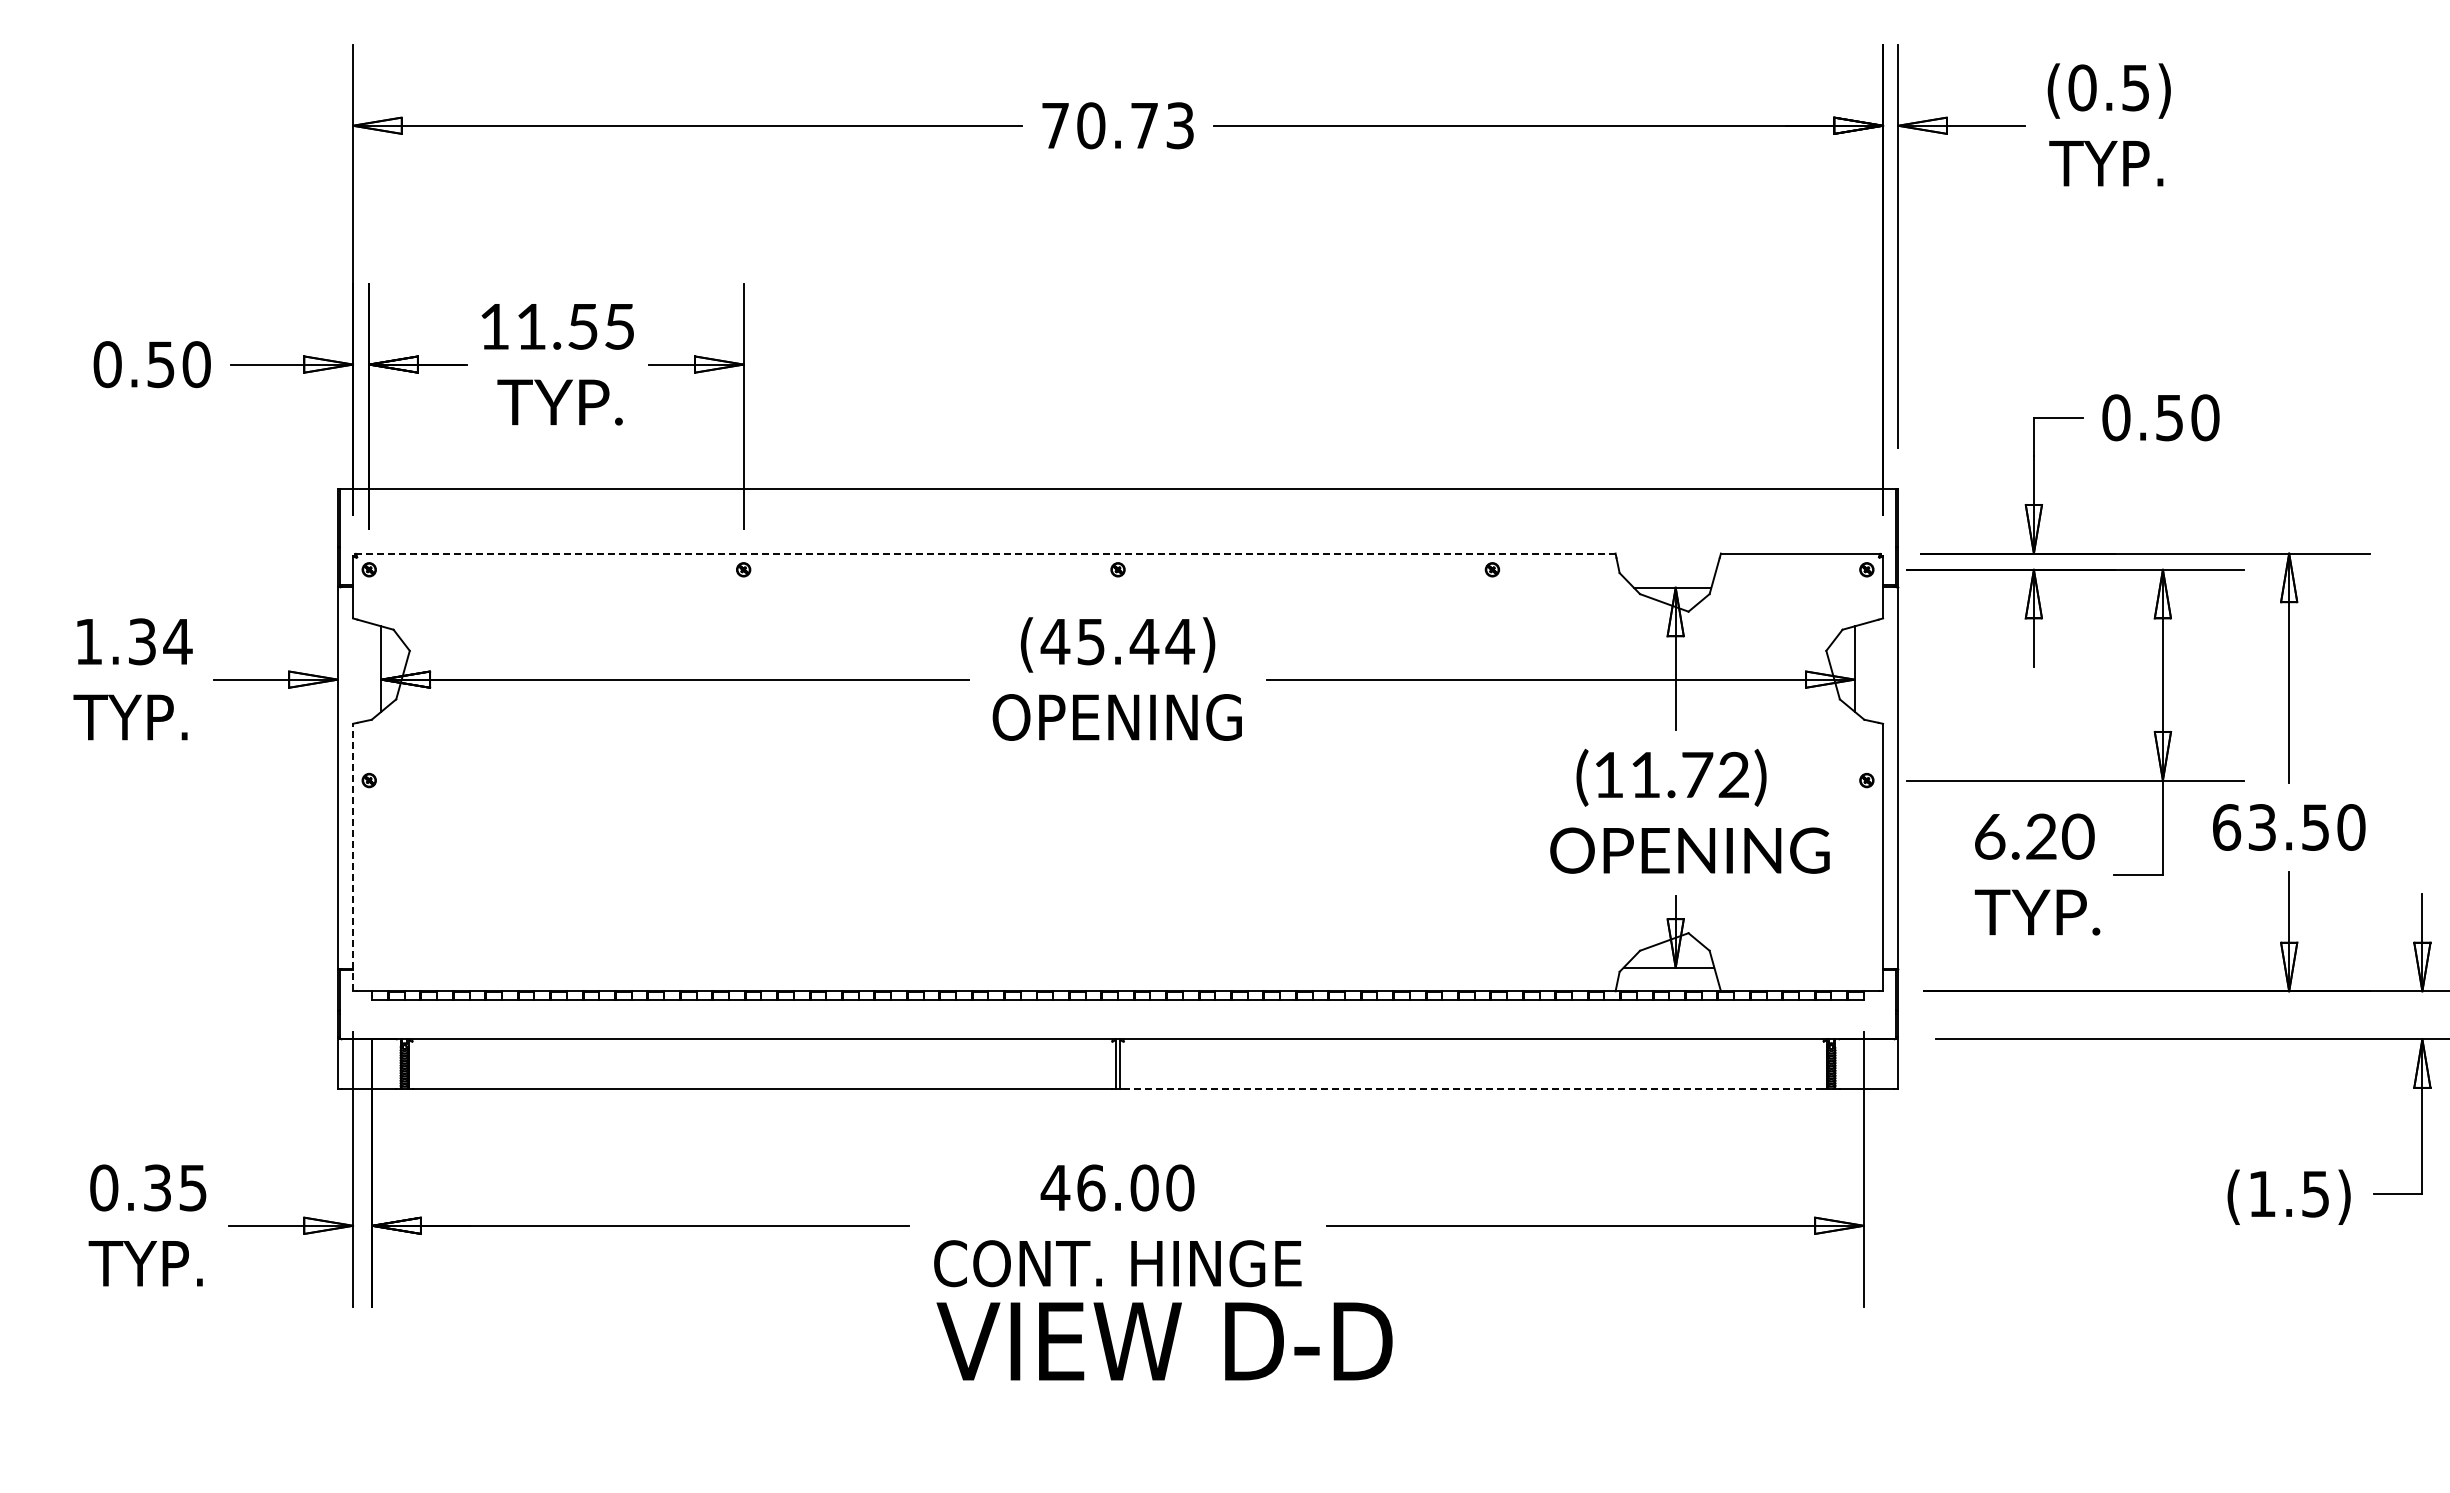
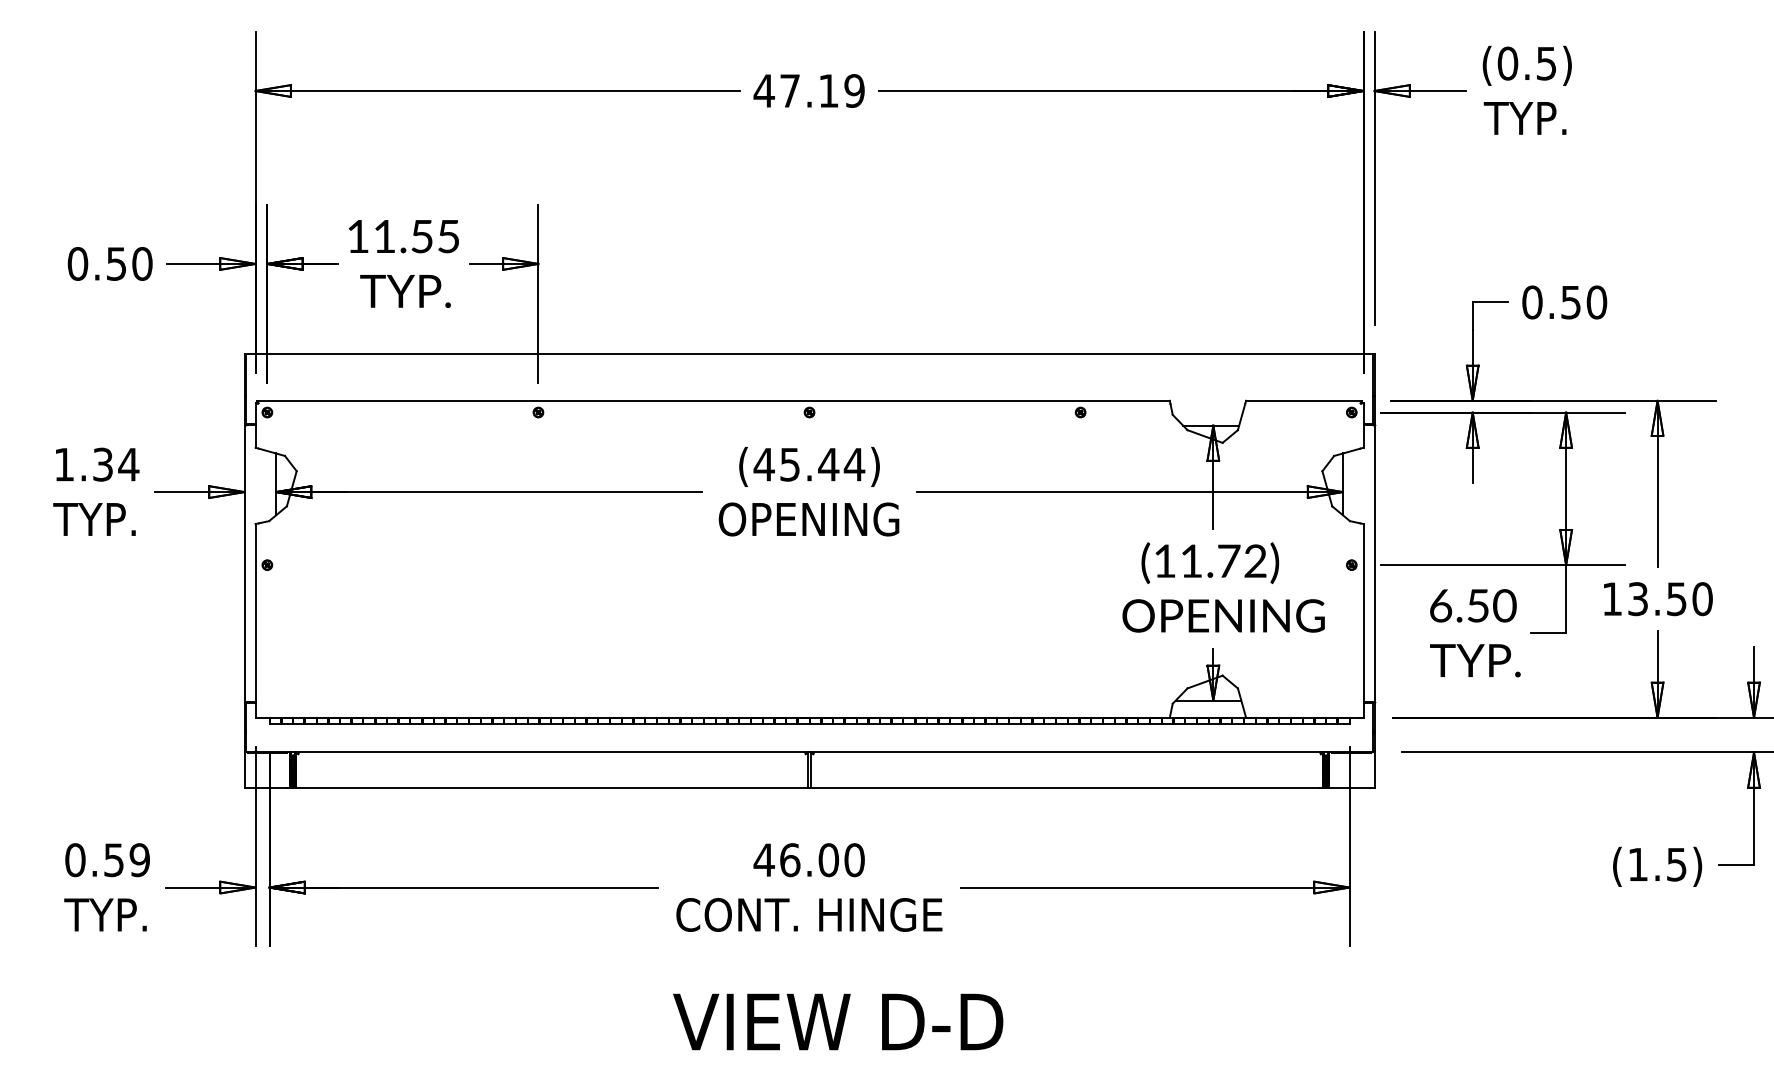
text: (1117, 125) -> (809, 90), 70.73 -> 47.19
line: (986, 553) -> (714, 400), dashed -> solid
text: (2227, 827) -> (1612, 599), 63.50 -> 13.50
text: (2041, 836) -> (1478, 605), 6.20 -> 6.50
line: (353, 857) -> (255, 620), dashed -> solid
line: (1473, 1088) -> (1066, 788), dashed -> solid
text: (175, 1187) -> (127, 859), 0.35 -> 0.59
text: (1164, 1341) -> (838, 1022), moved

